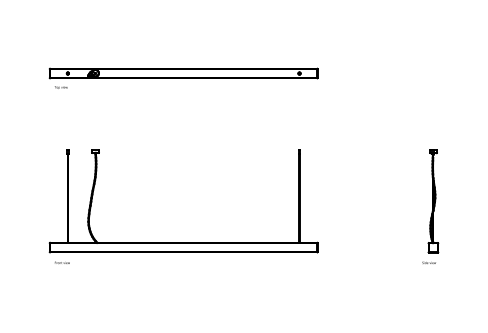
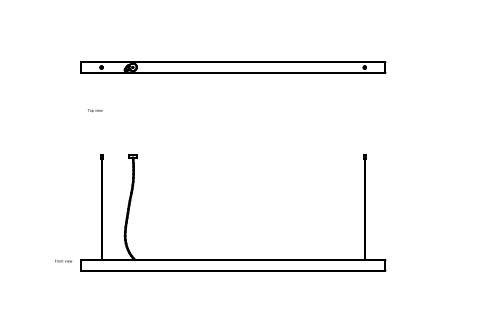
text: (61, 87) -> (95, 110), moved
text: (62, 262) -> (63, 260), moved

